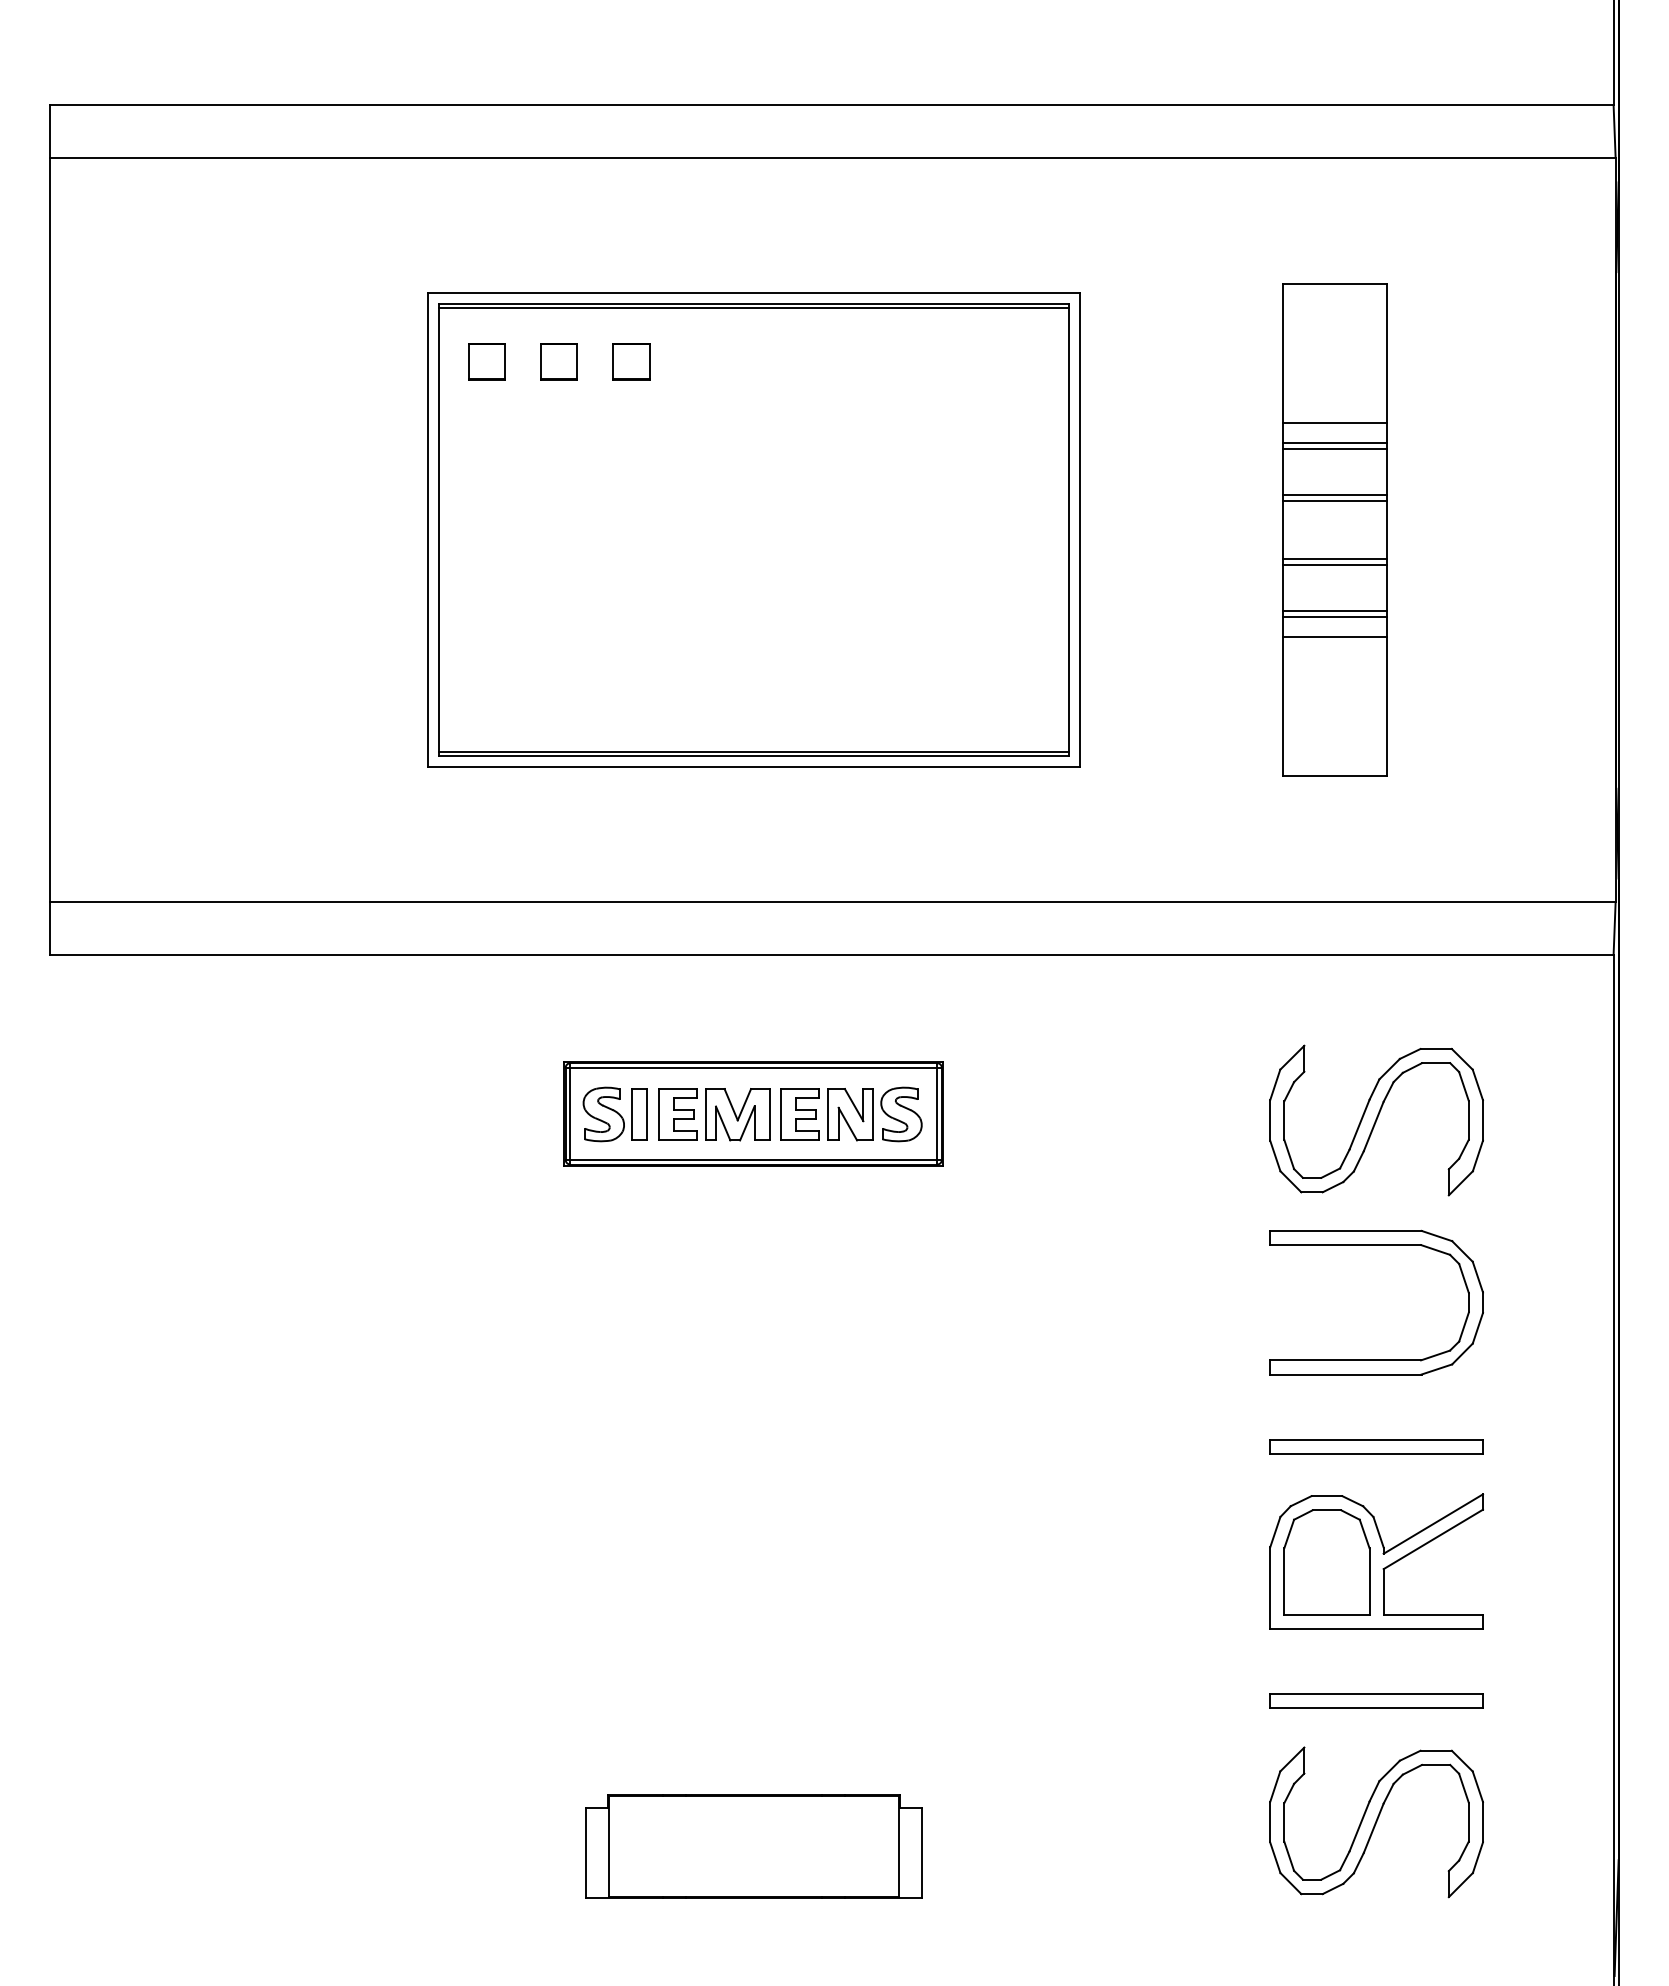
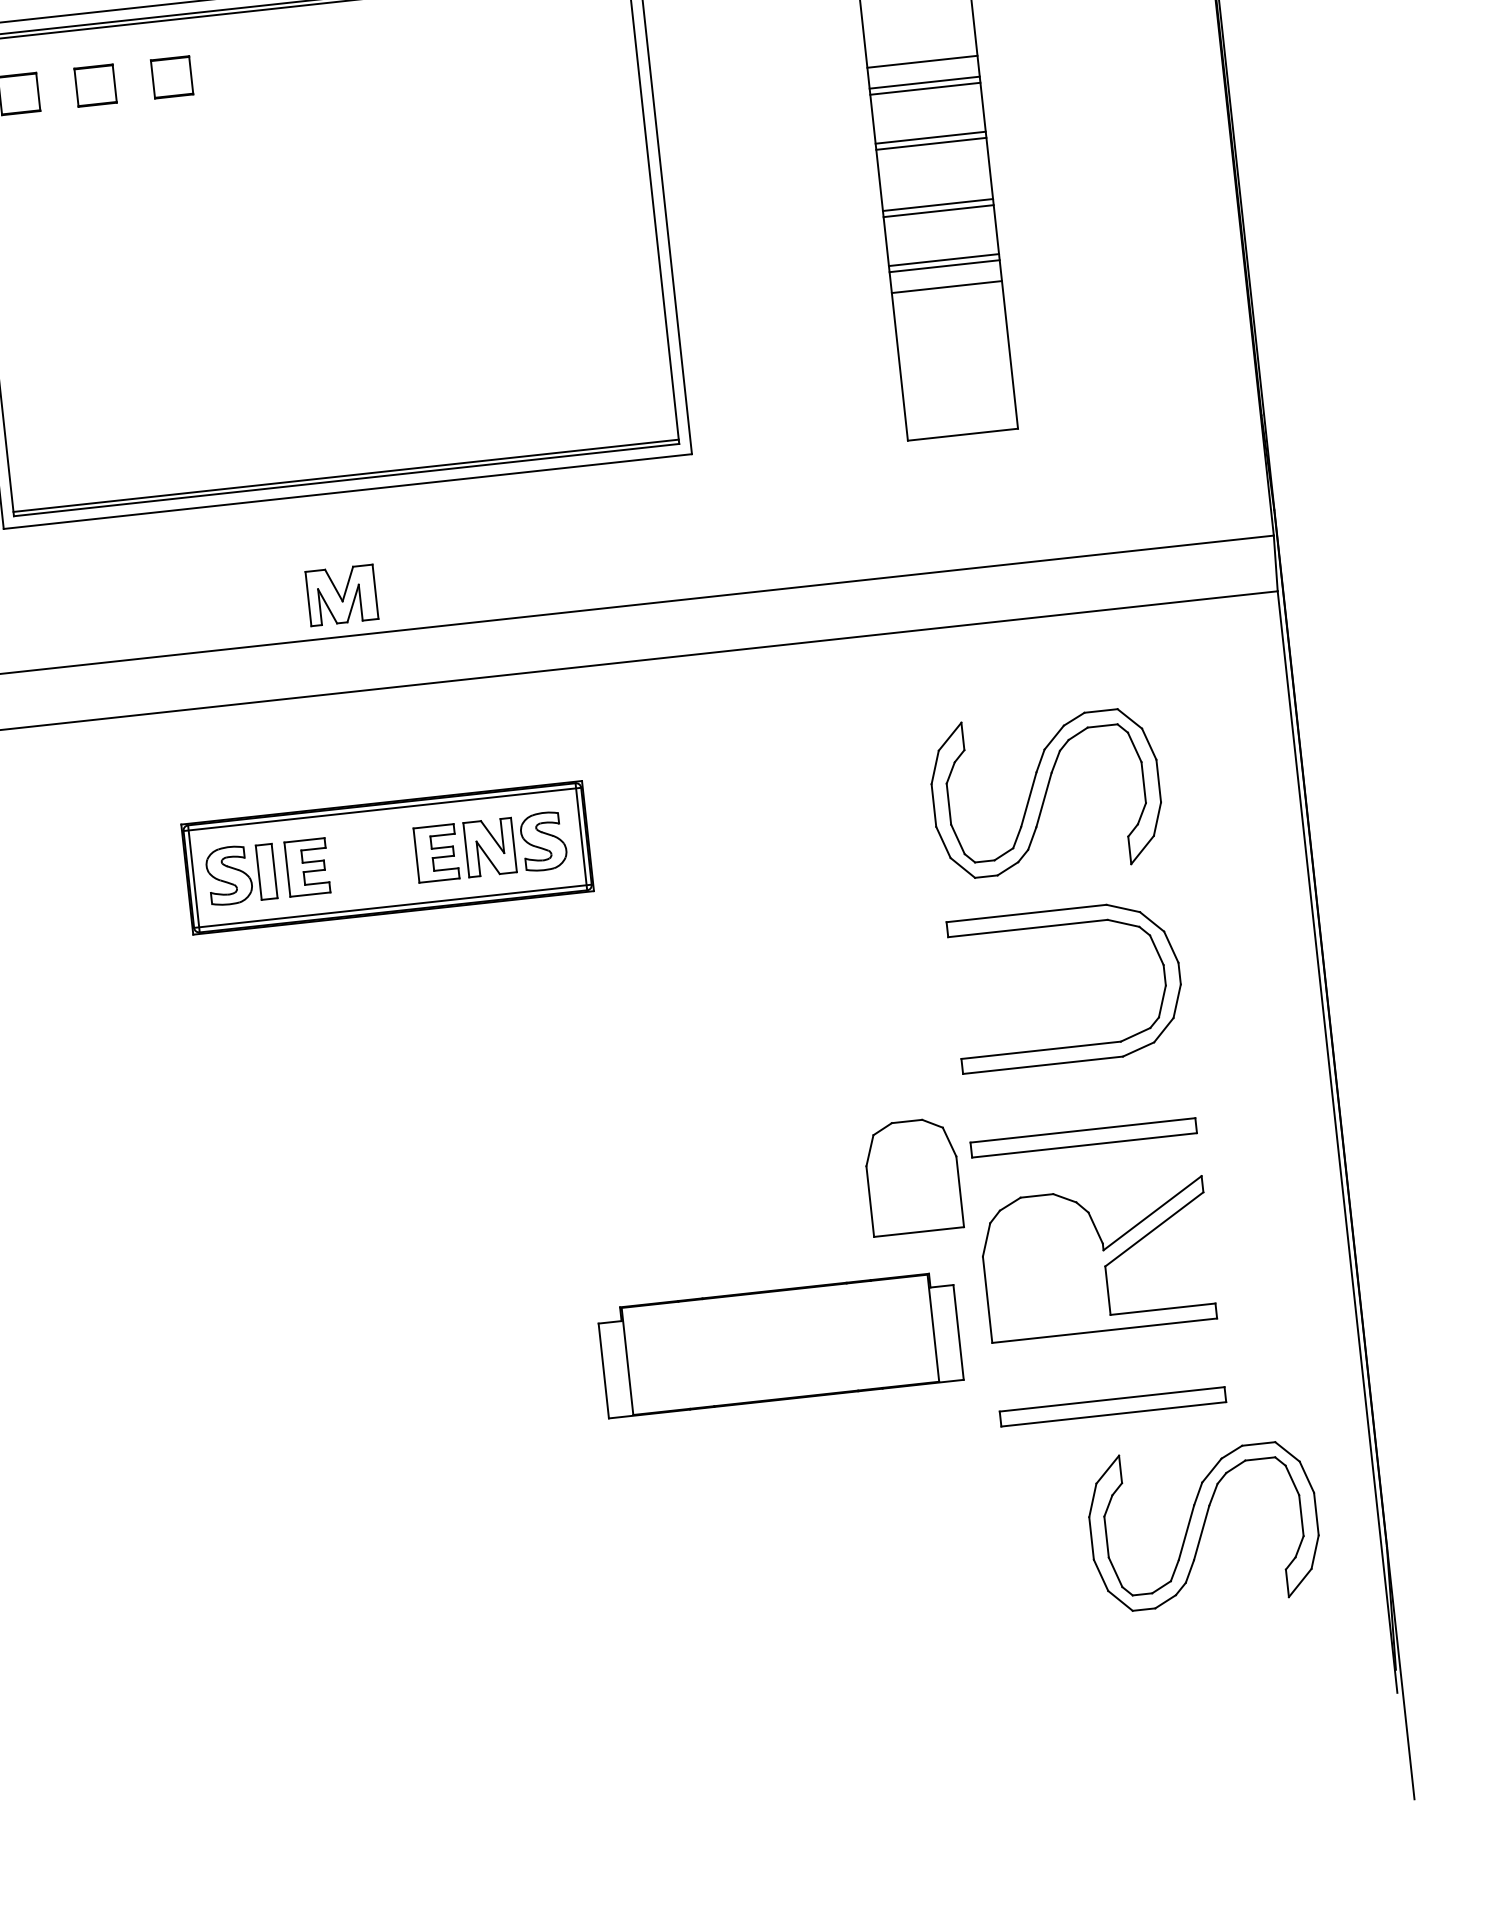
part: (737, 1114) -> (341, 595), moved
part: (1326, 1562) -> (912, 1176), moved
part: (1376, 1822) -> (1203, 1526), moved
part: (753, 1846) -> (780, 1344), moved

